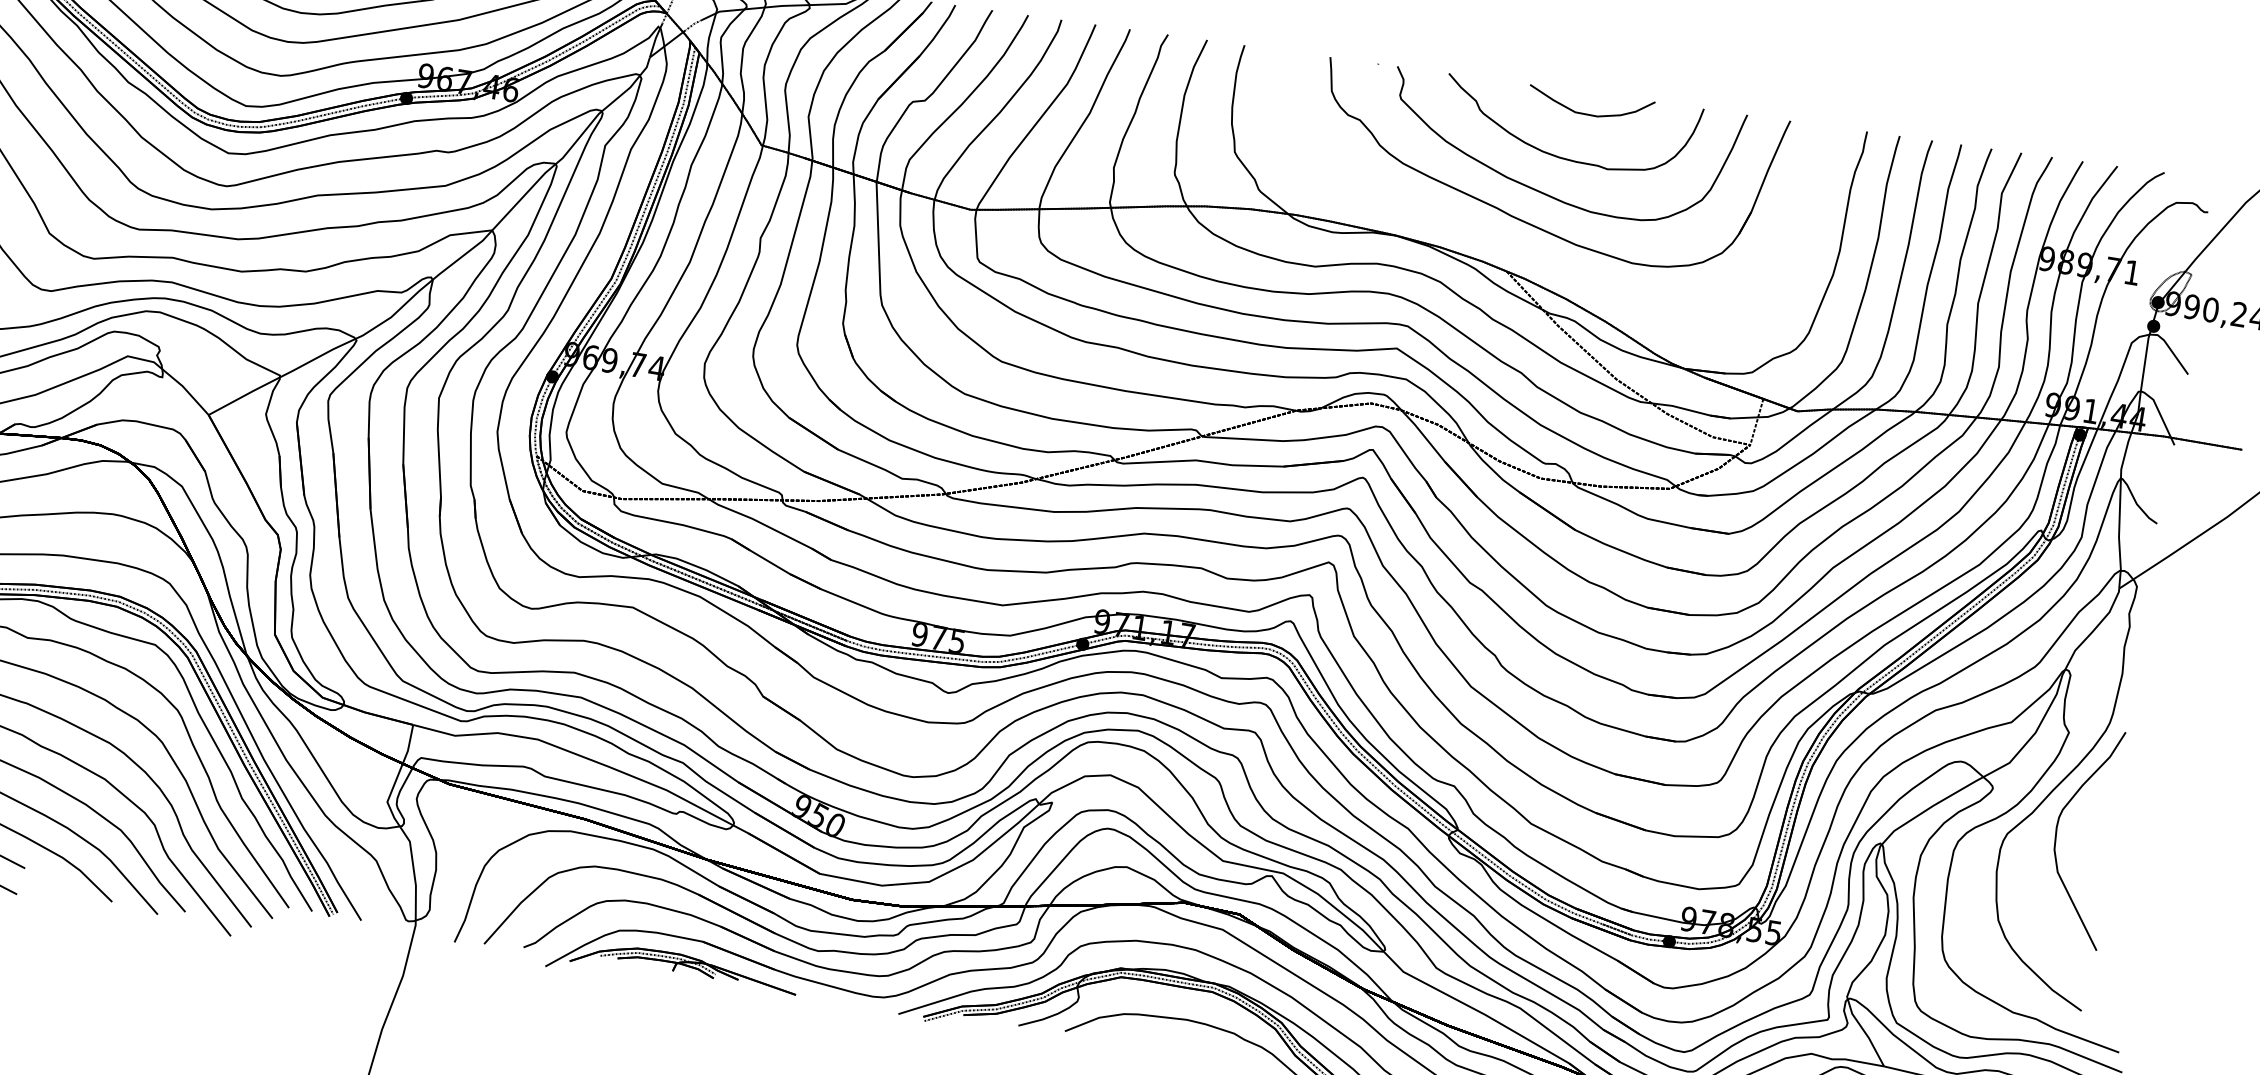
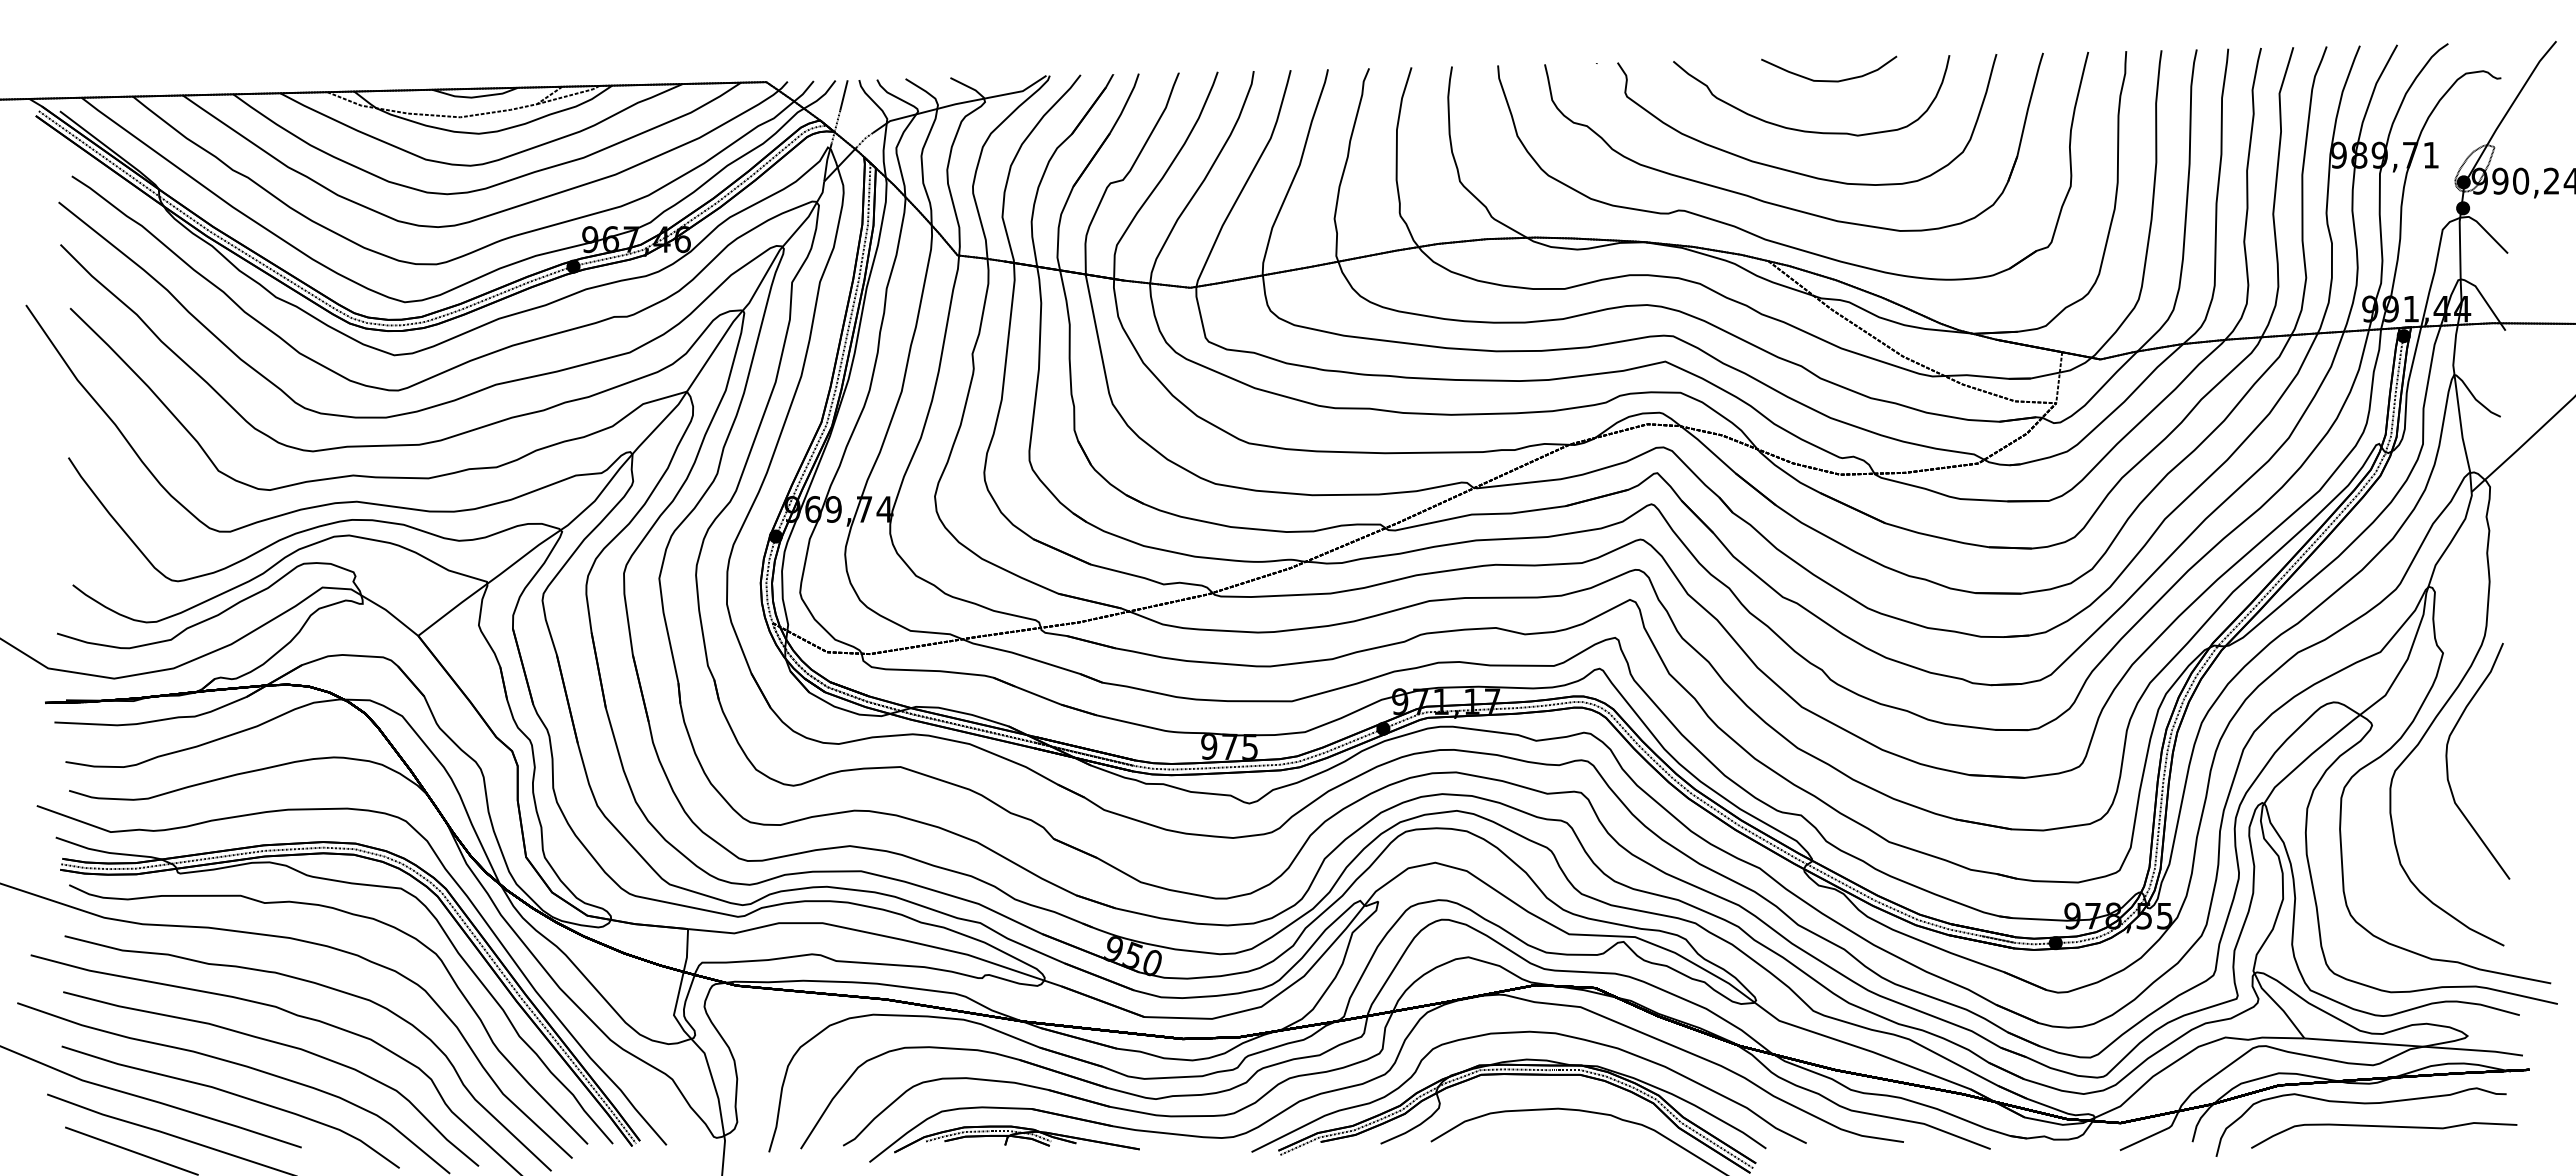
part: (1510, 251) -> (1769, 239), added

